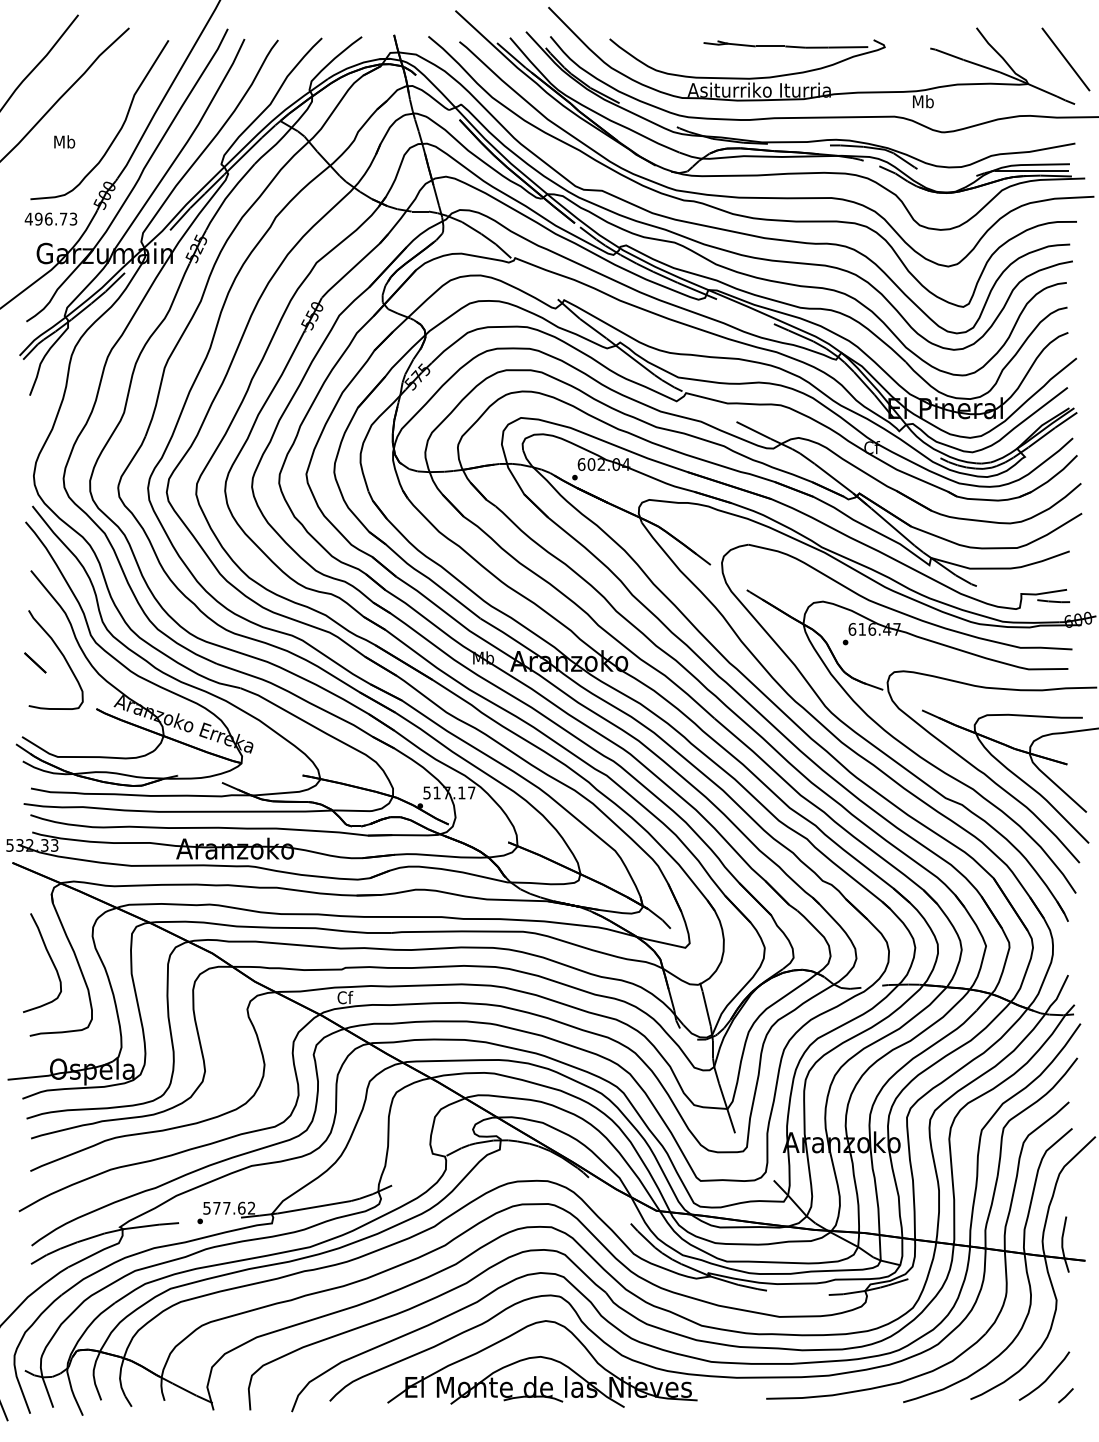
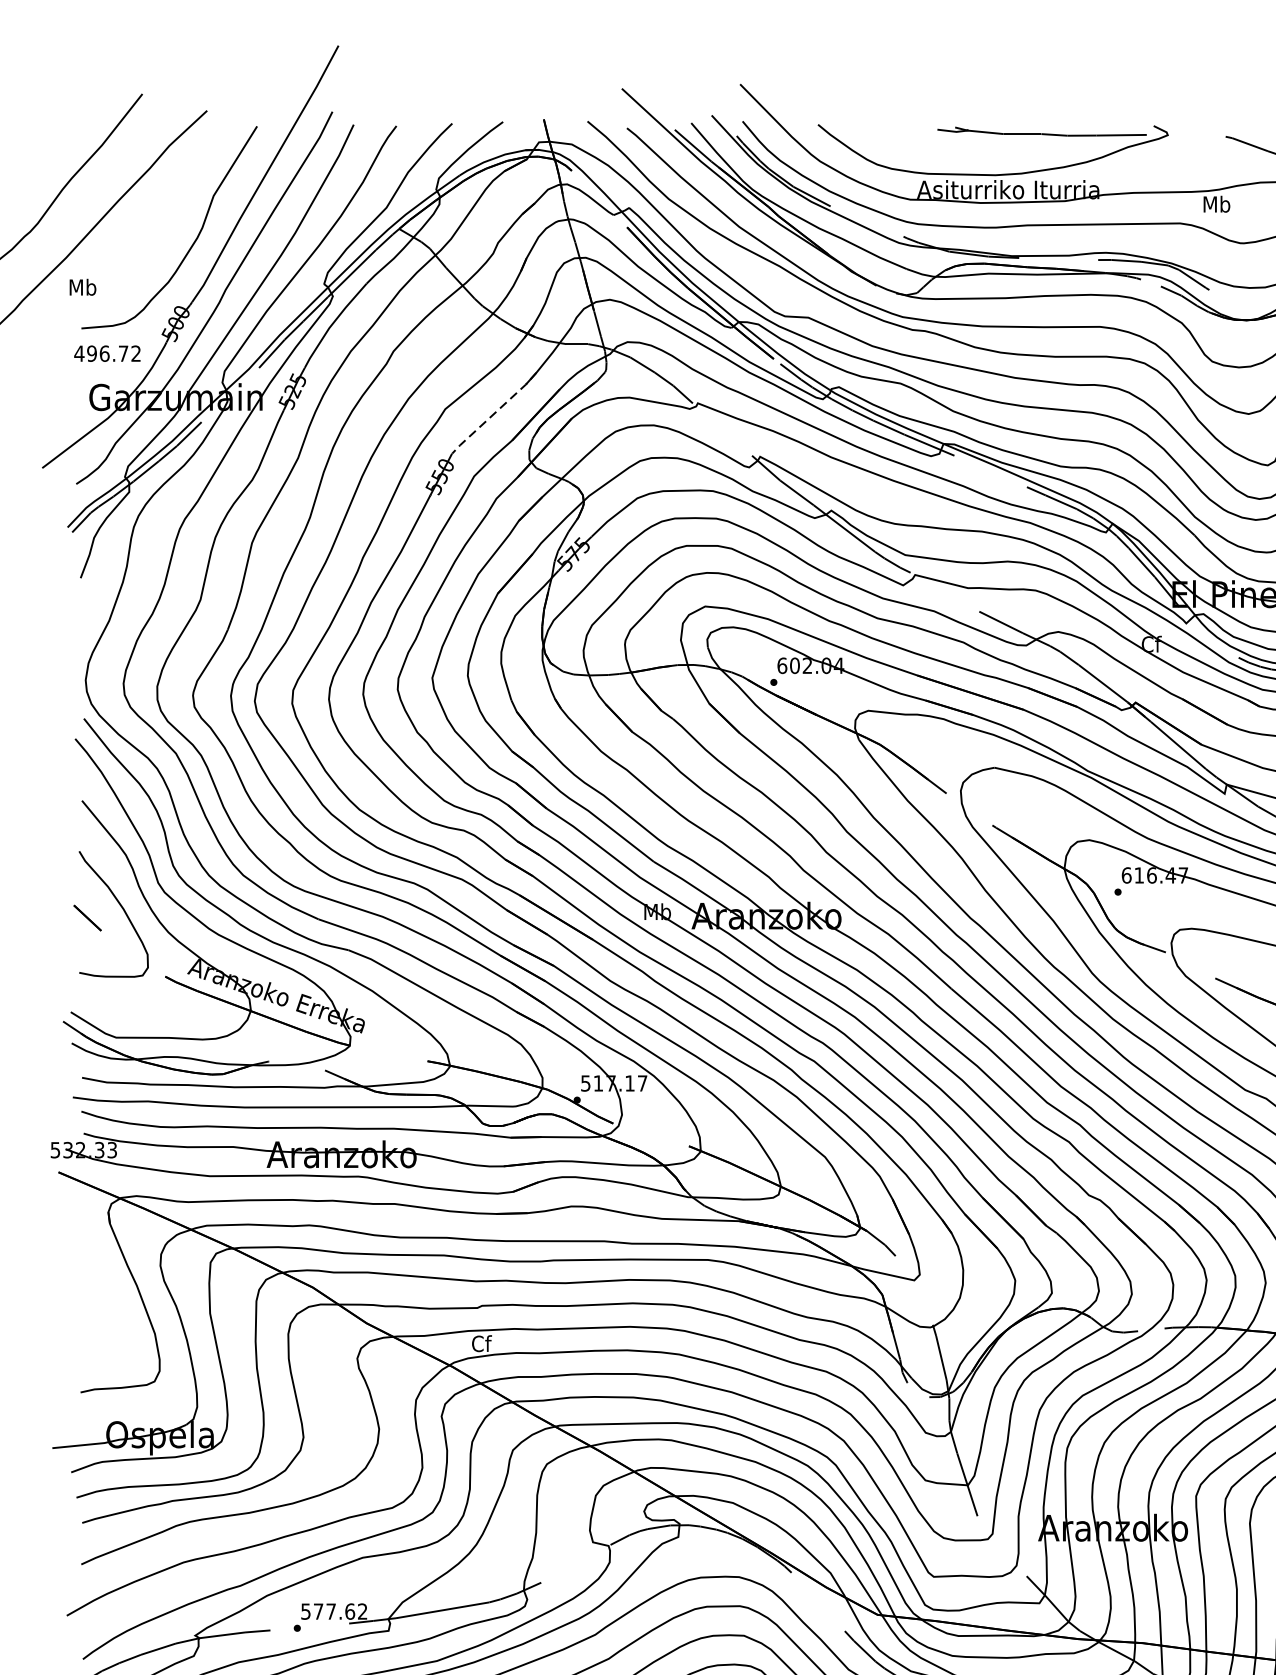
text: (64, 141) -> (82, 286), moved
text: (73, 219) -> (136, 354), 496.73 -> 496.72
line: (355, 266) -> (494, 413), solid -> dashed
curve: (50, 960) -> (106, 1296), removed

